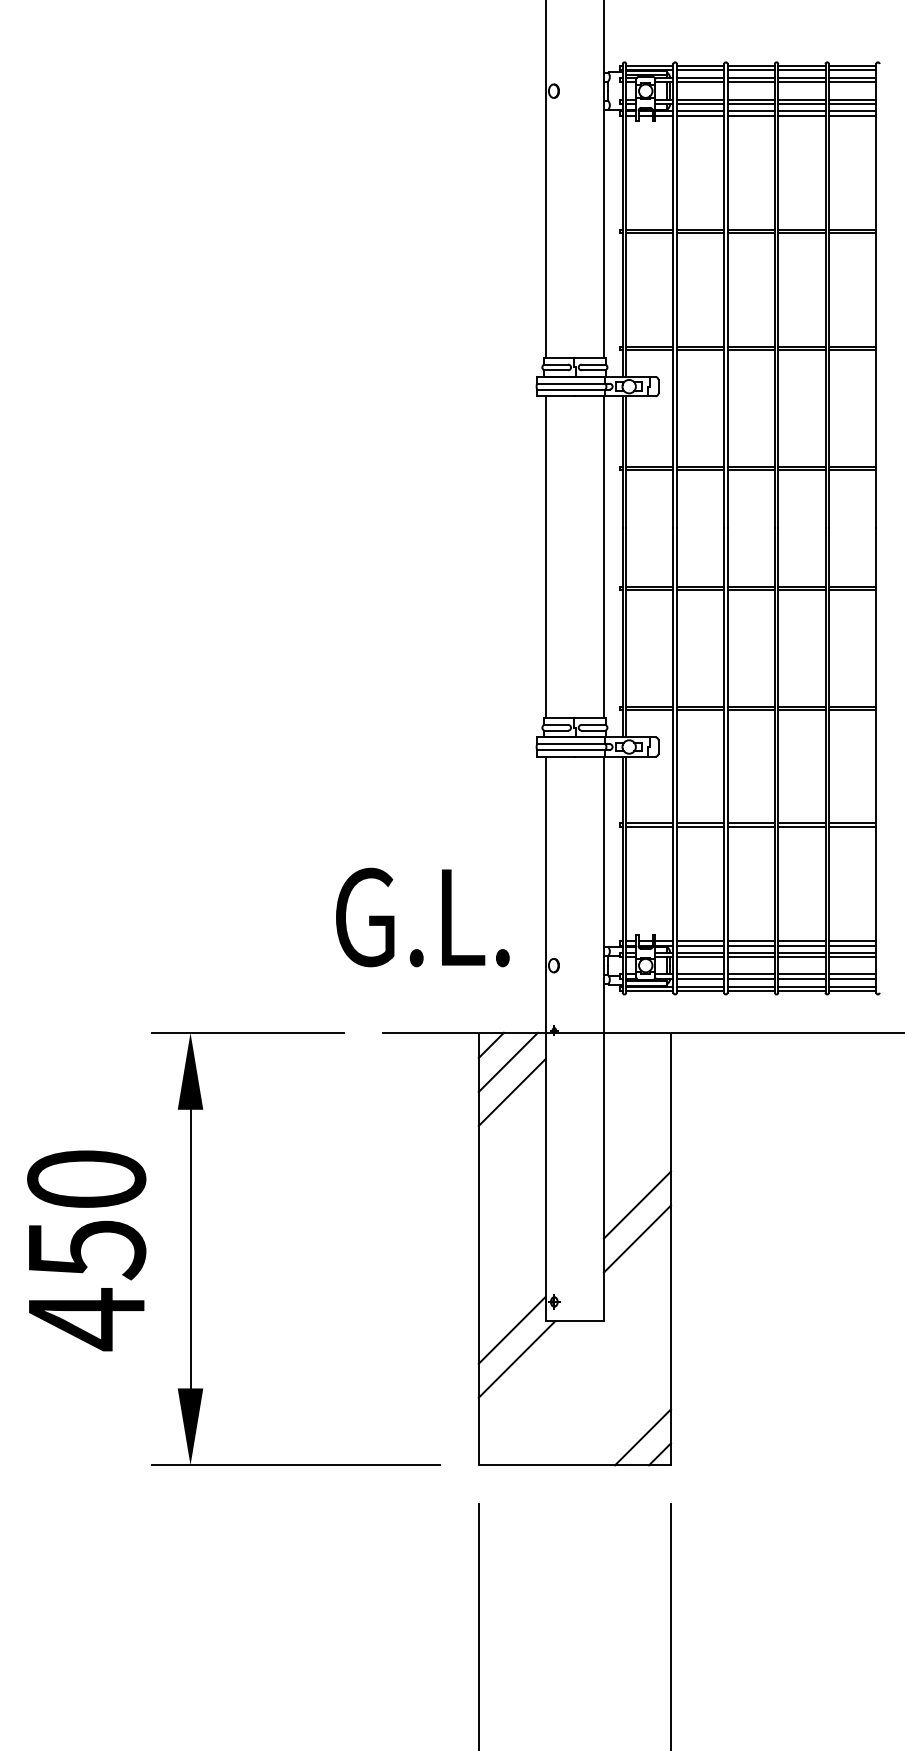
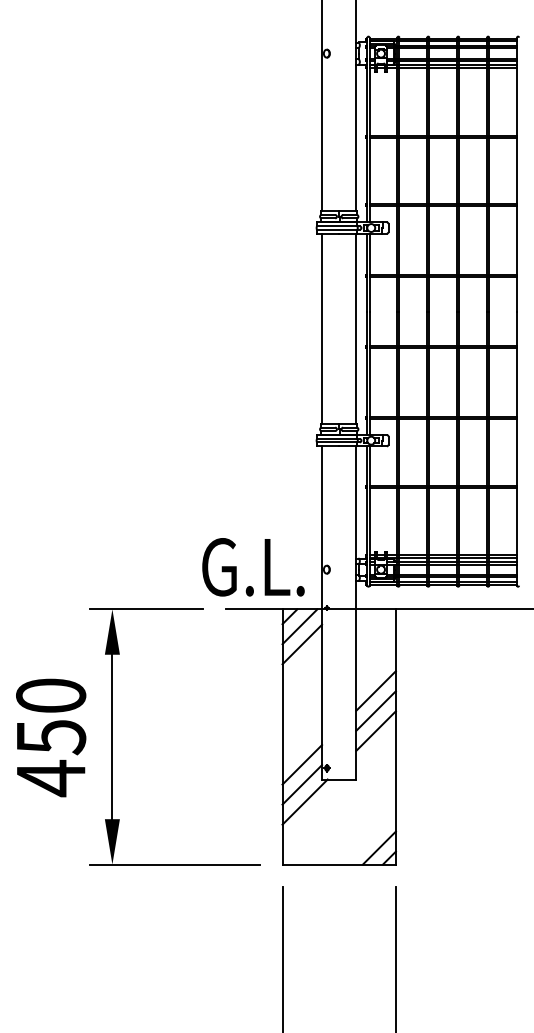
text: (422, 917) -> (253, 567), moved
line: (636, 1170) -> (375, 690), added
line: (512, 1295) -> (302, 764), added

